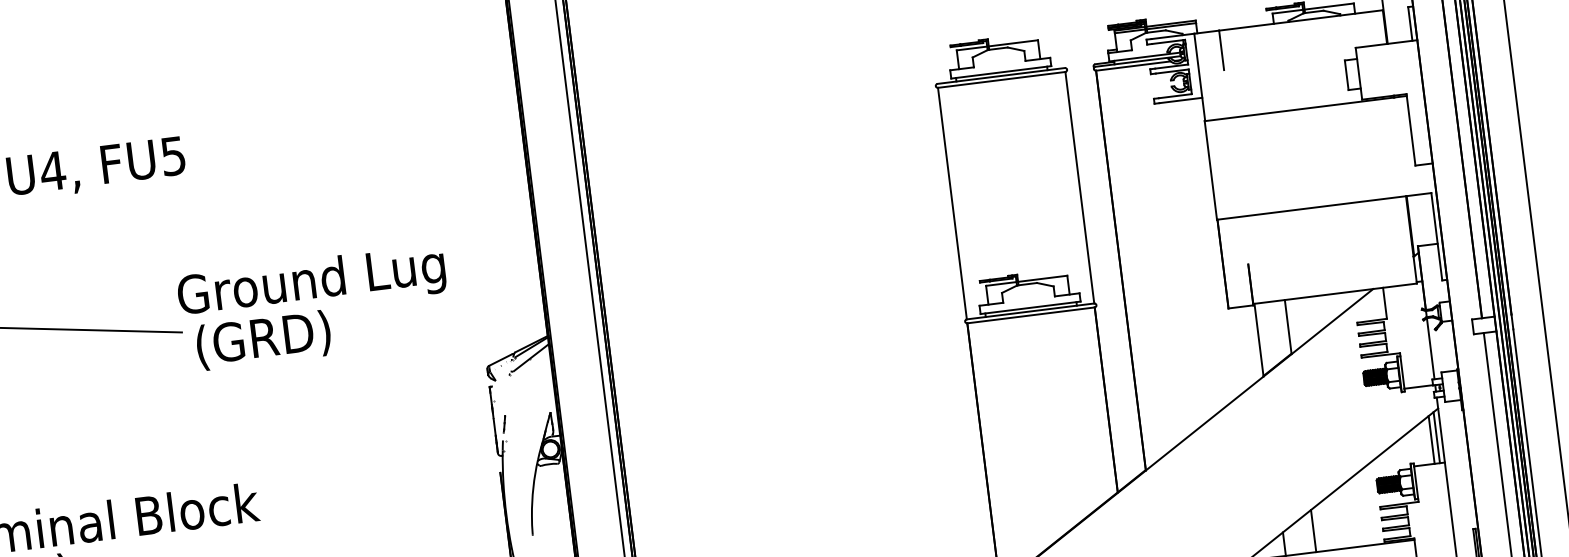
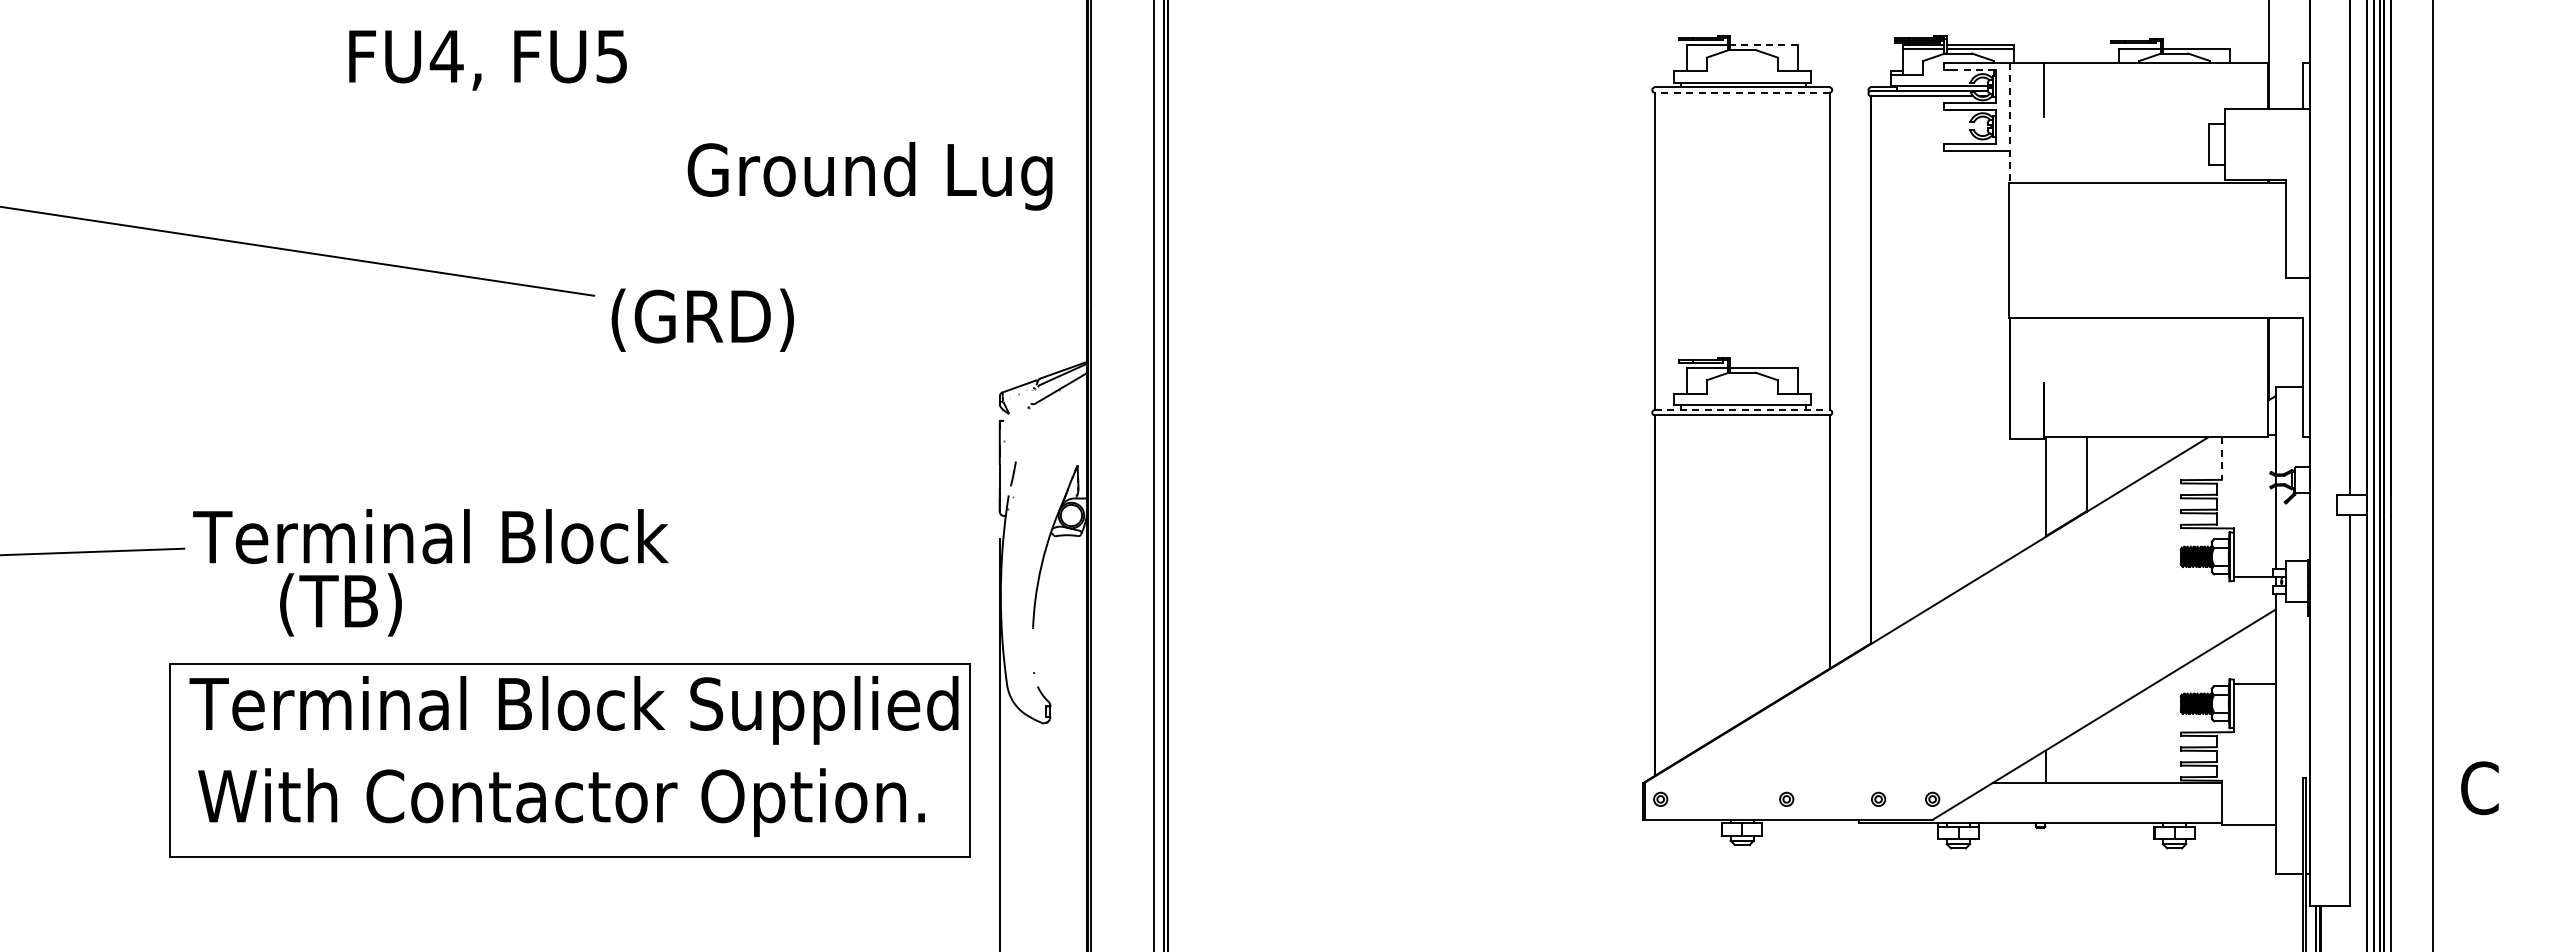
line: (1168, 41) -> (1973, 69), solid -> dashed
line: (1013, 43) -> (1764, 45), solid -> dashed
line: (1199, 77) -> (2009, 122), solid -> dashed
line: (1001, 79) -> (1741, 92), solid -> dashed
text: (311, 284) -> (869, 176), moved
line: (1384, 303) -> (2221, 459), solid -> dashed
line: (1030, 311) -> (1742, 410), solid -> dashed
line: (1437, 437) -> (2269, 648), removed
line: (1431, 439) -> (2261, 650), removed
line: (1313, 530) -> (2087, 753), removed

